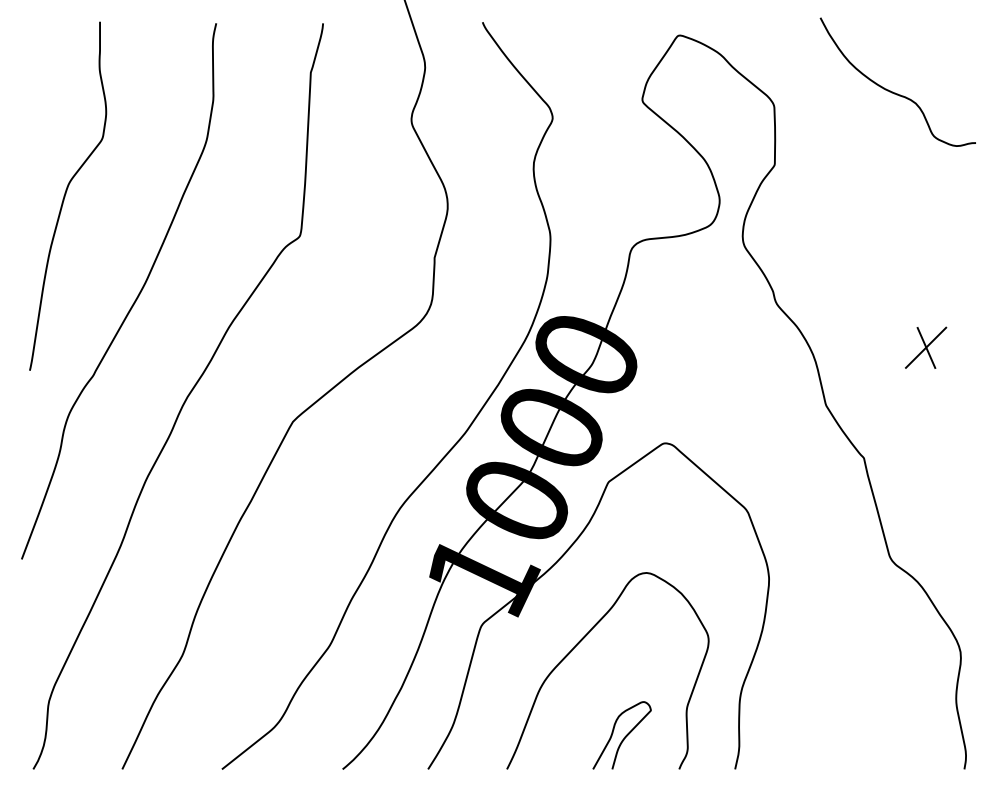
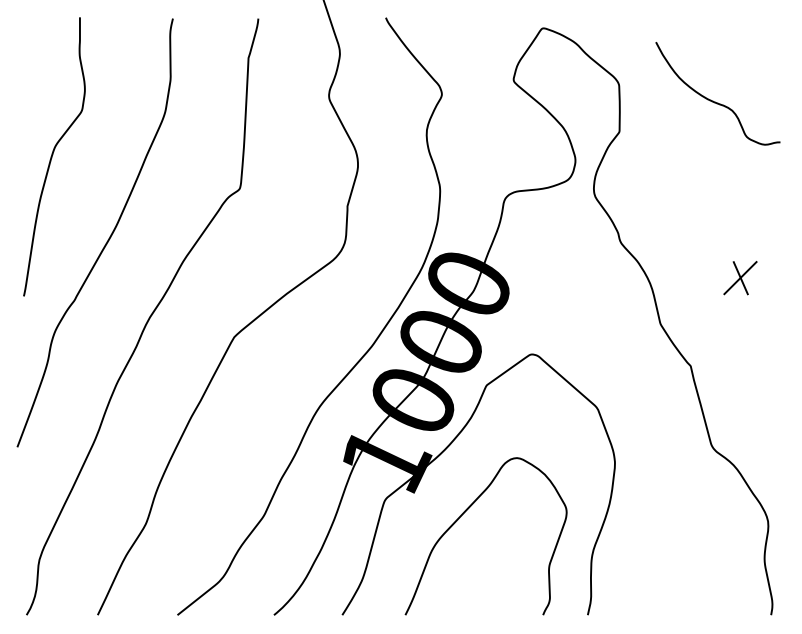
curve: (892, 90) -> (713, 100), moved
curve: (624, 736) -> (499, 588), removed

